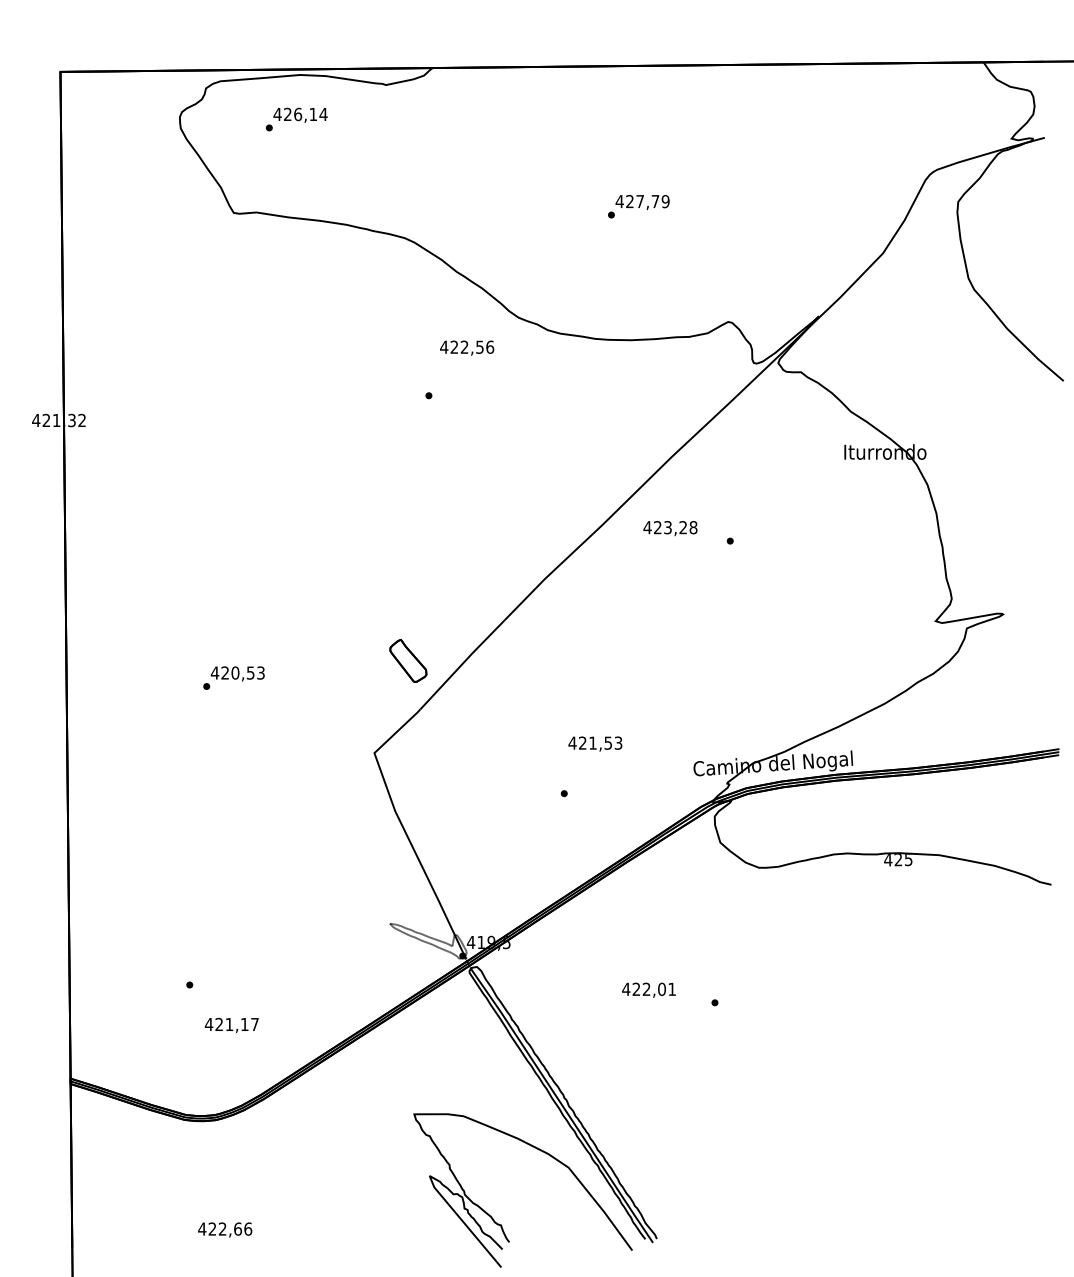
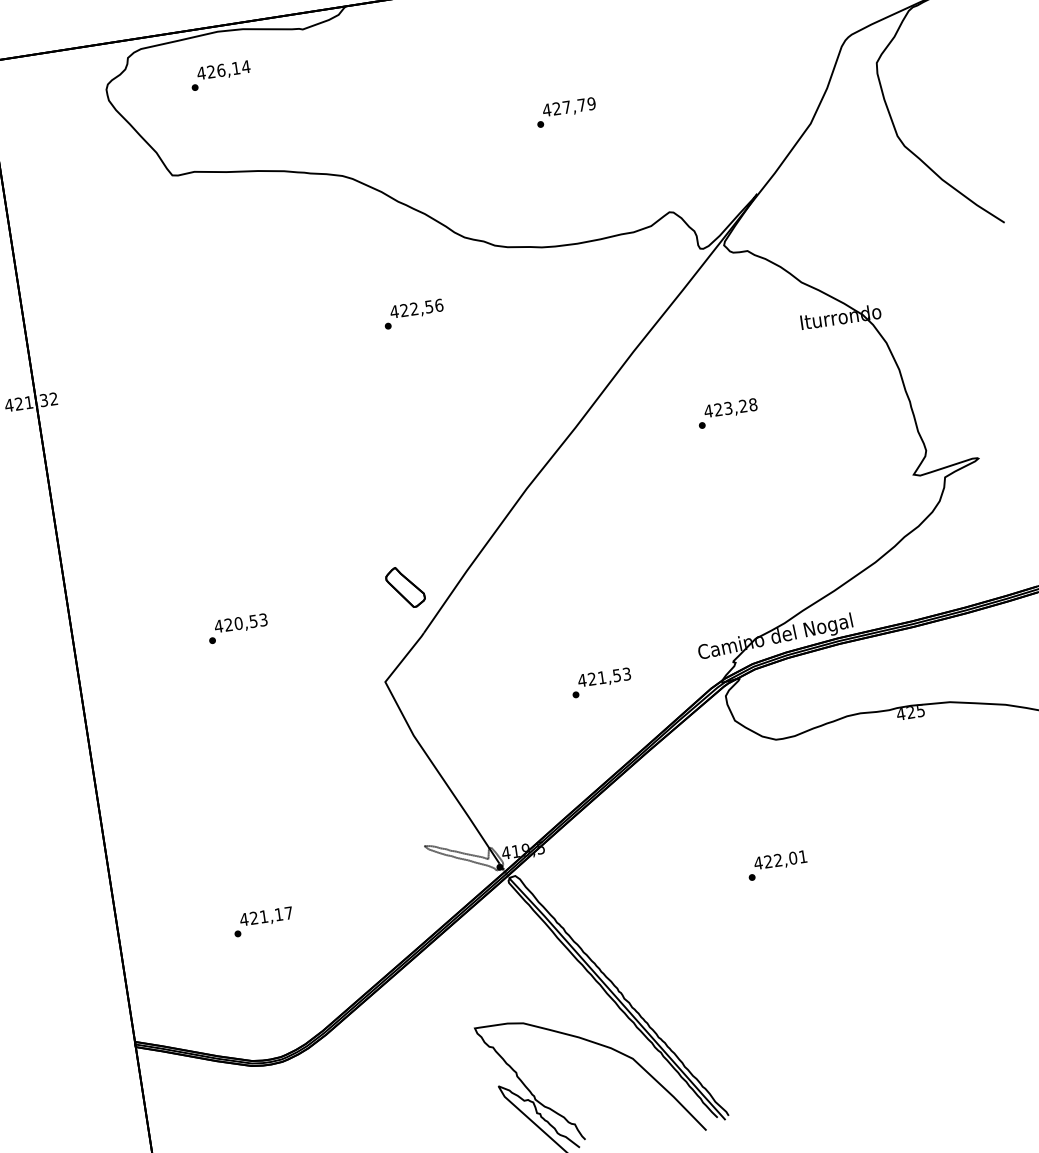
text: (467, 347) -> (417, 308), moved
text: (670, 528) -> (730, 408), moved
text: (595, 743) -> (604, 677), moved
text: (648, 989) -> (780, 860), moved
text: (231, 1024) -> (266, 916), moved

